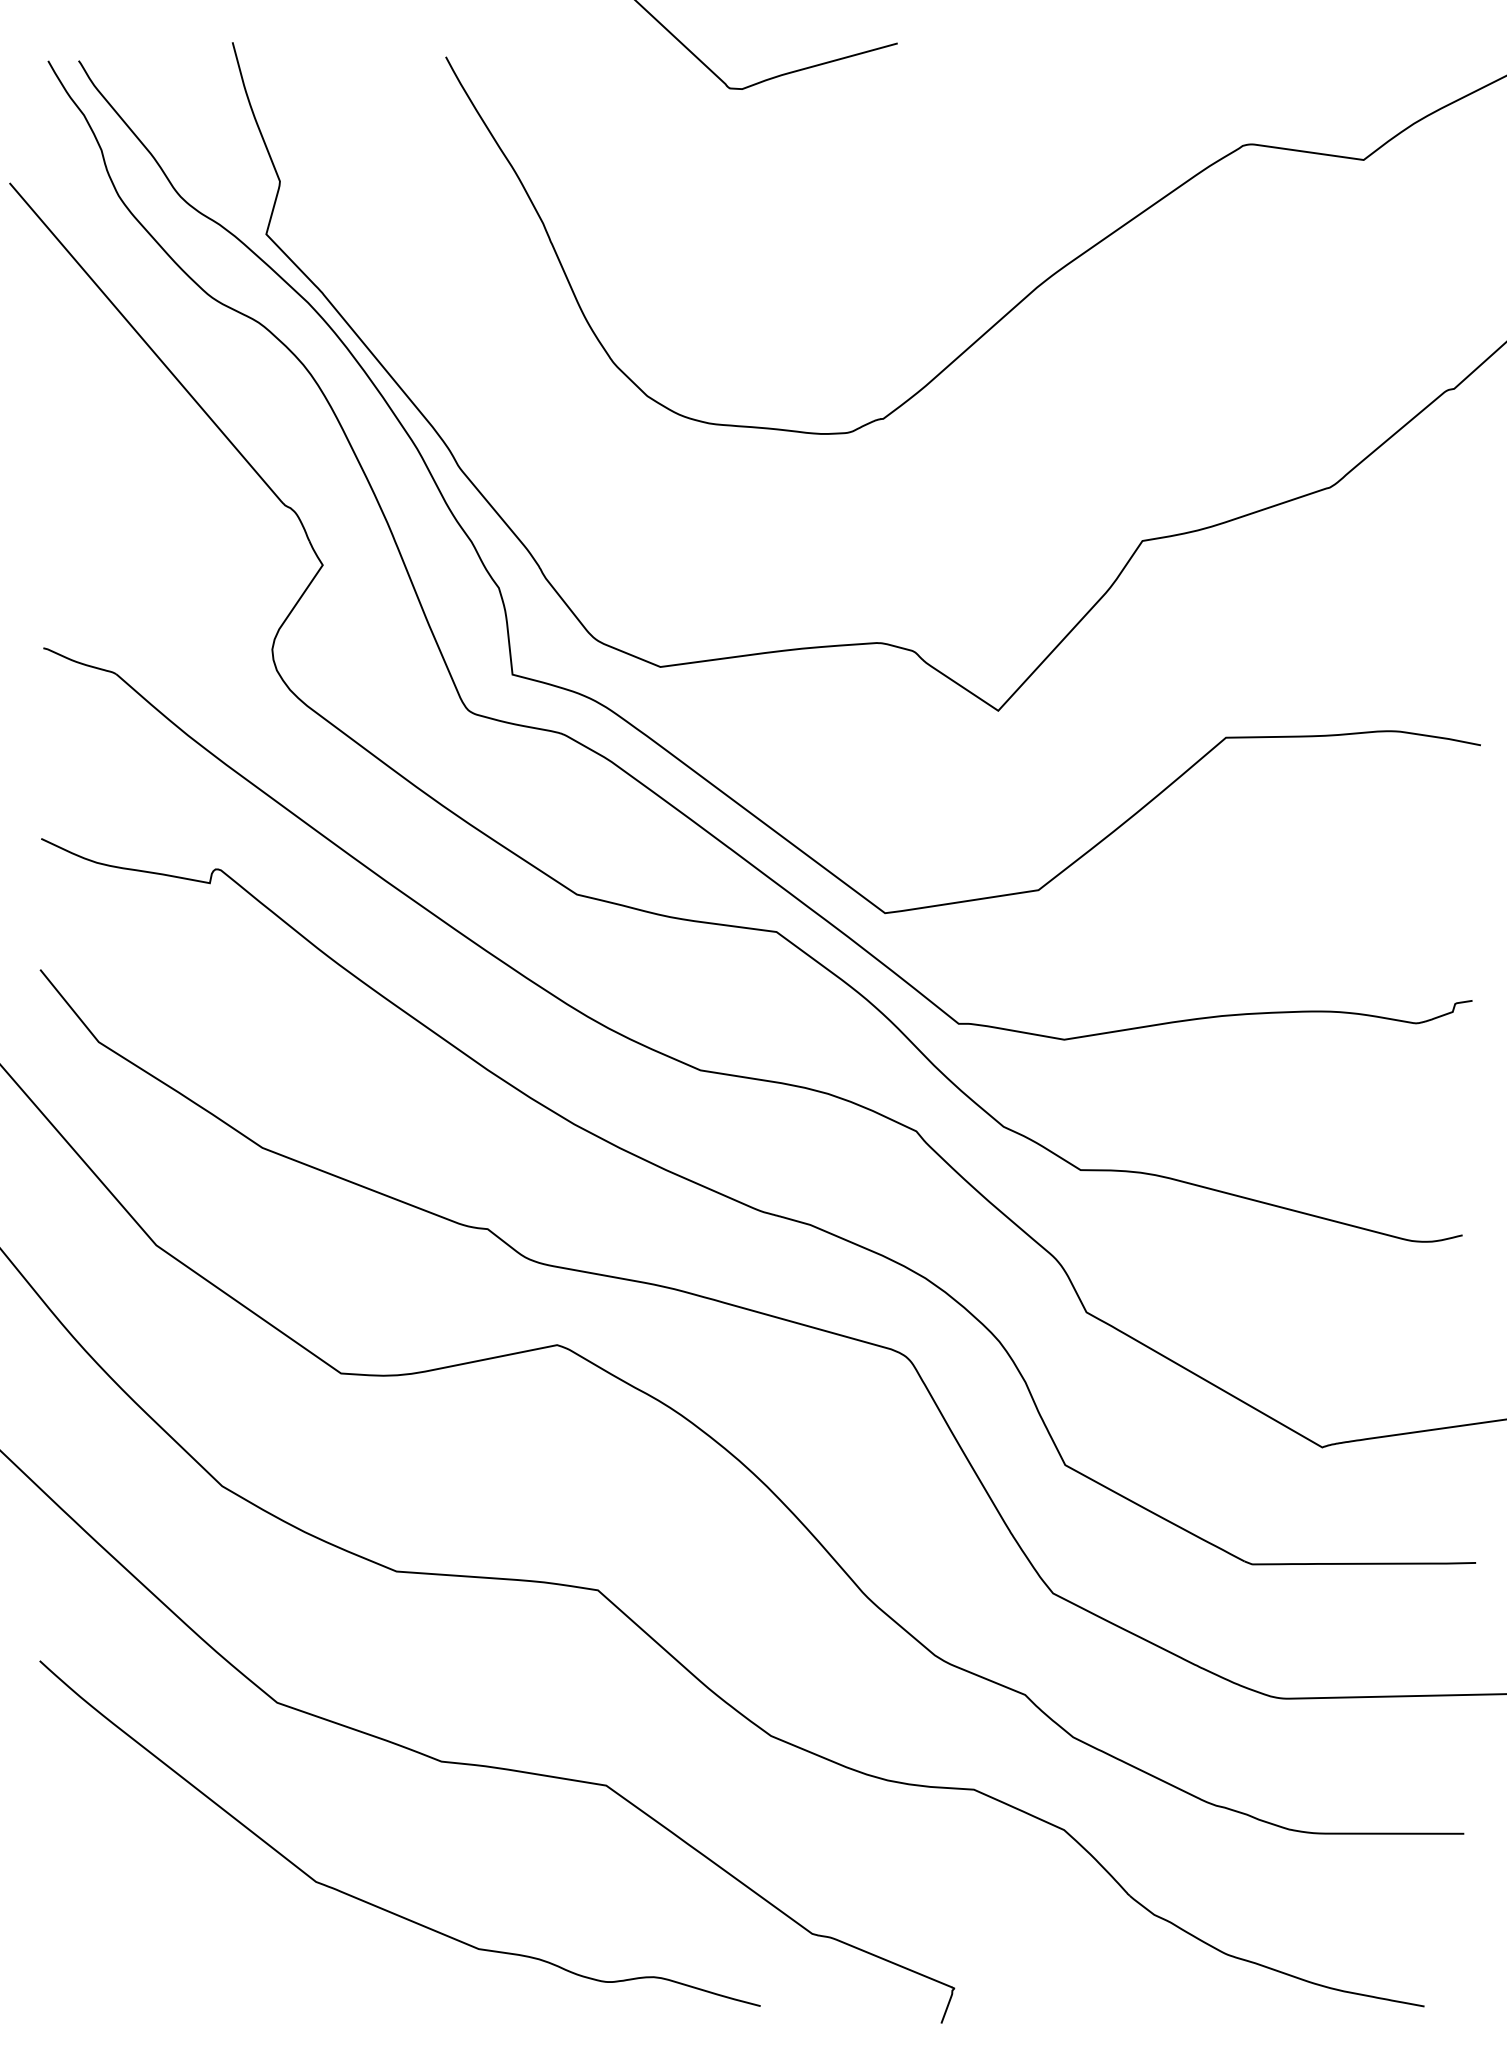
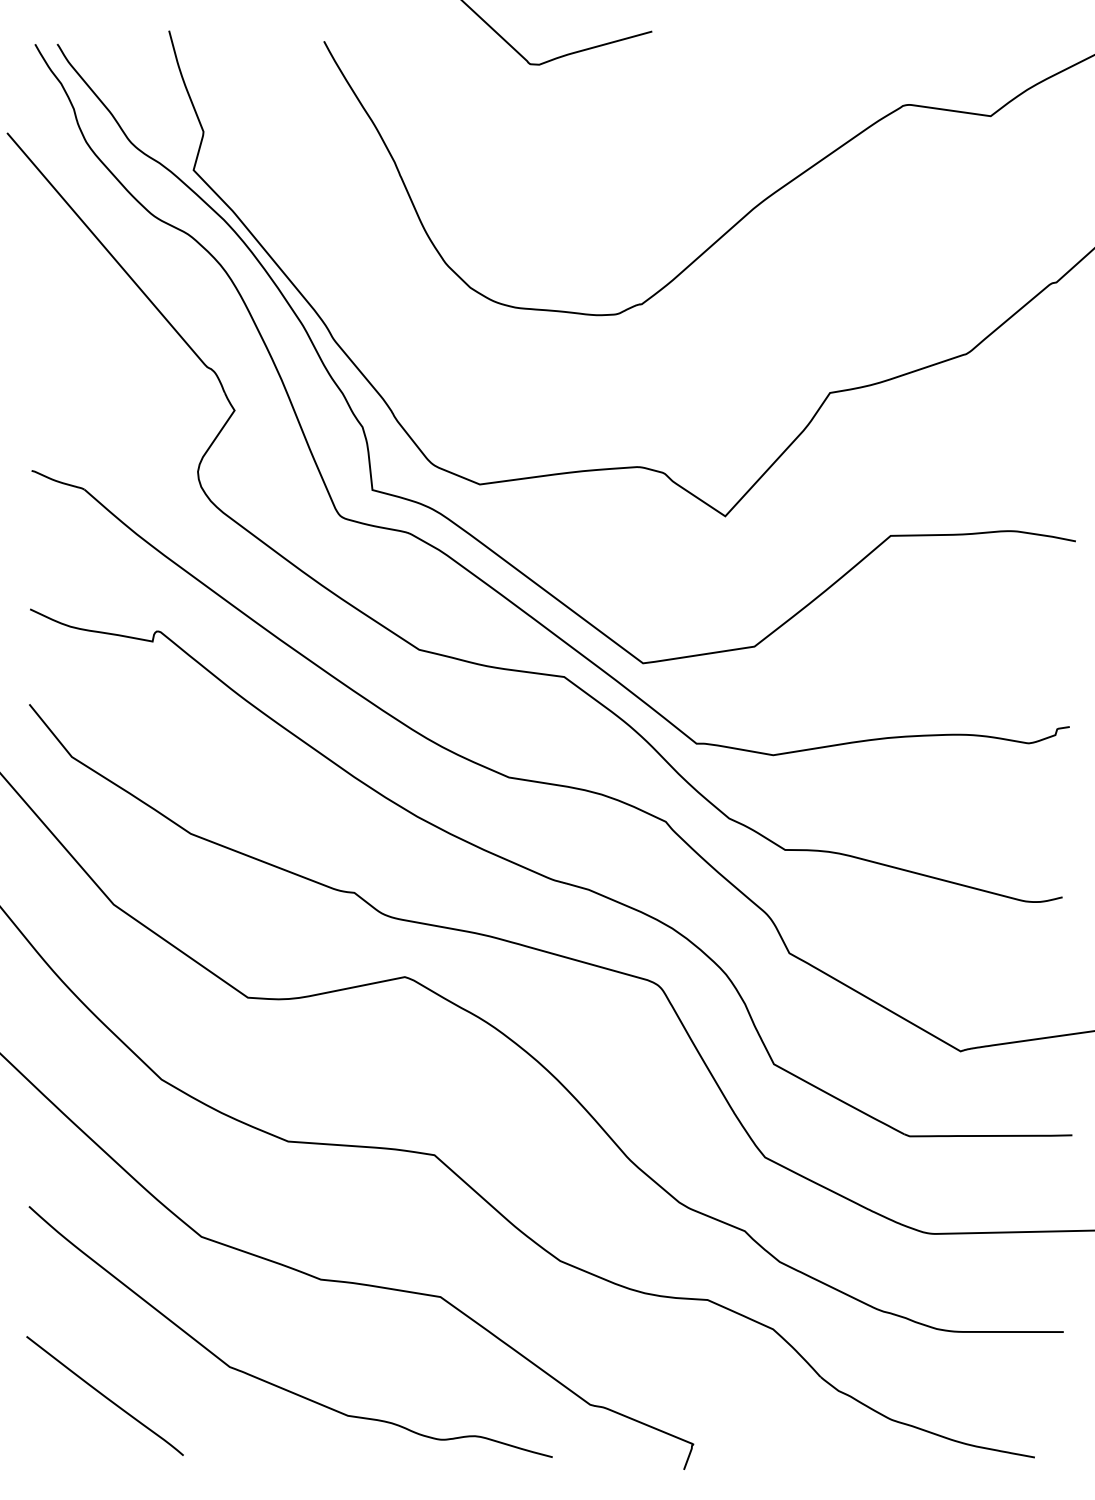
curve: (144, 1921) -> (105, 1395), added

